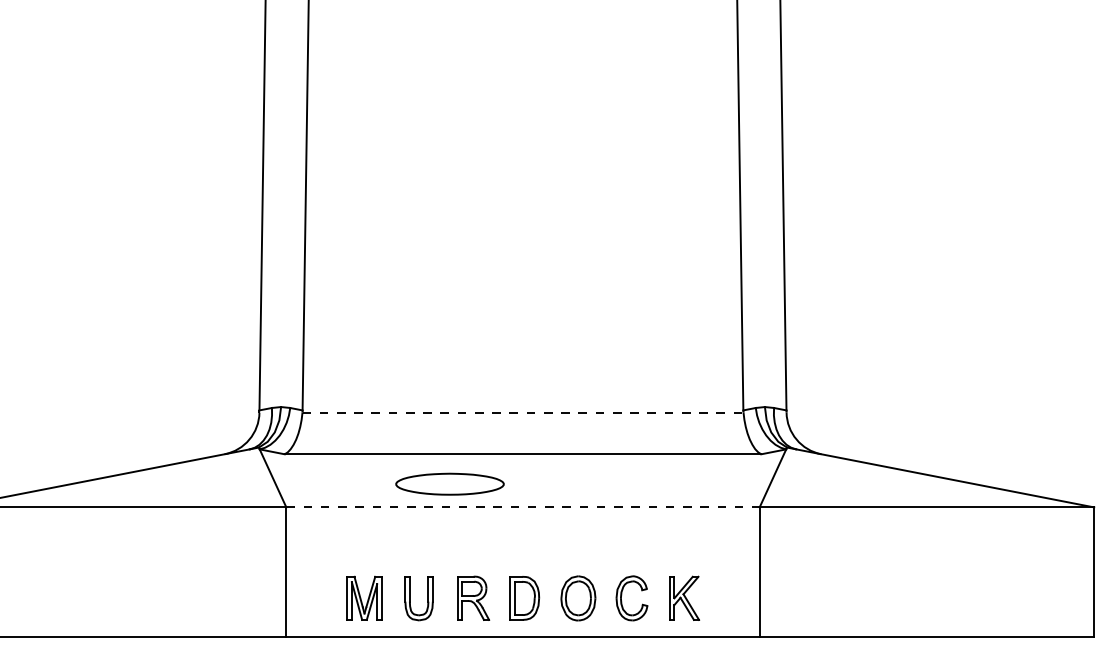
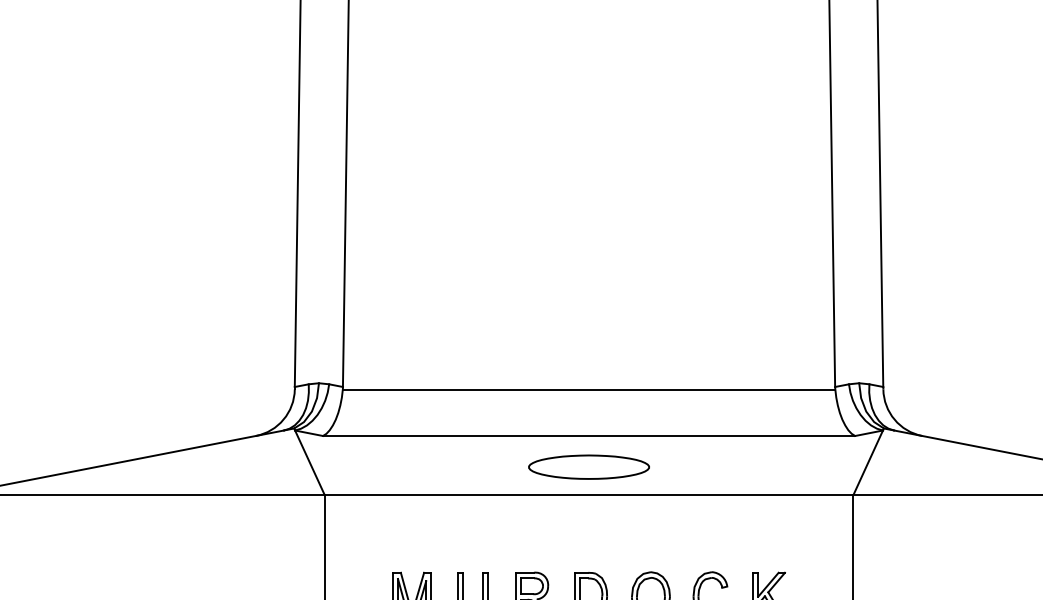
line: (523, 412) -> (589, 389), dashed -> solid
part: (449, 483) -> (588, 466), moved
line: (523, 507) -> (589, 495), dashed -> solid

